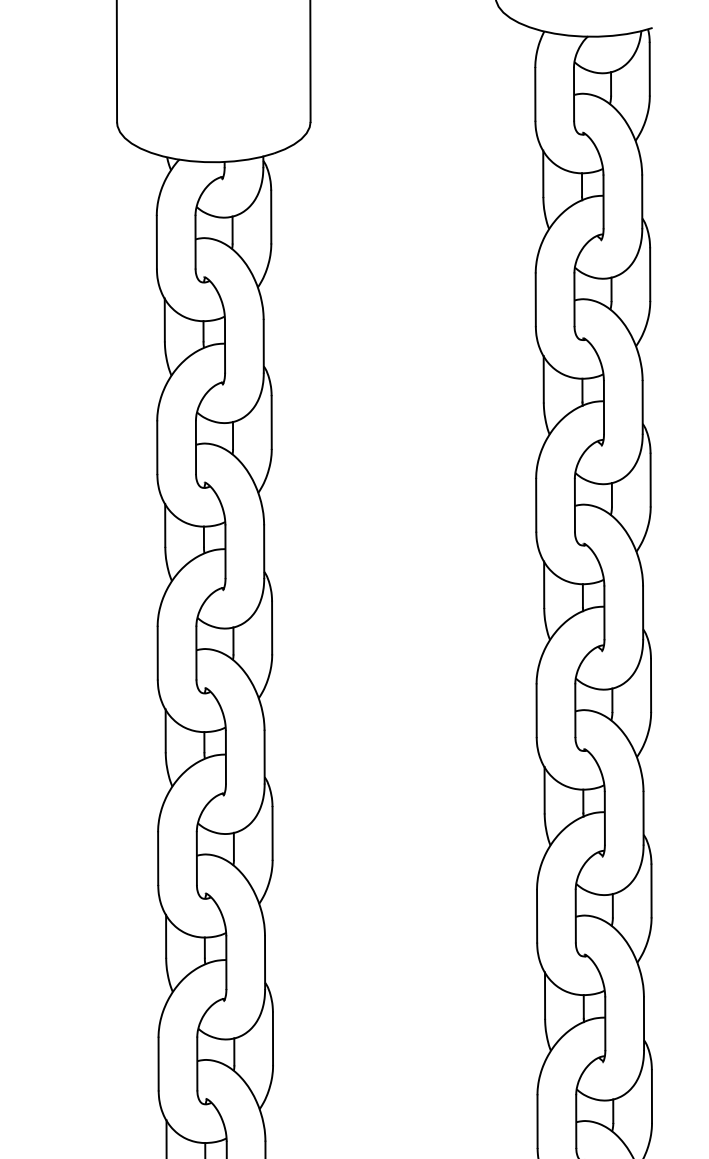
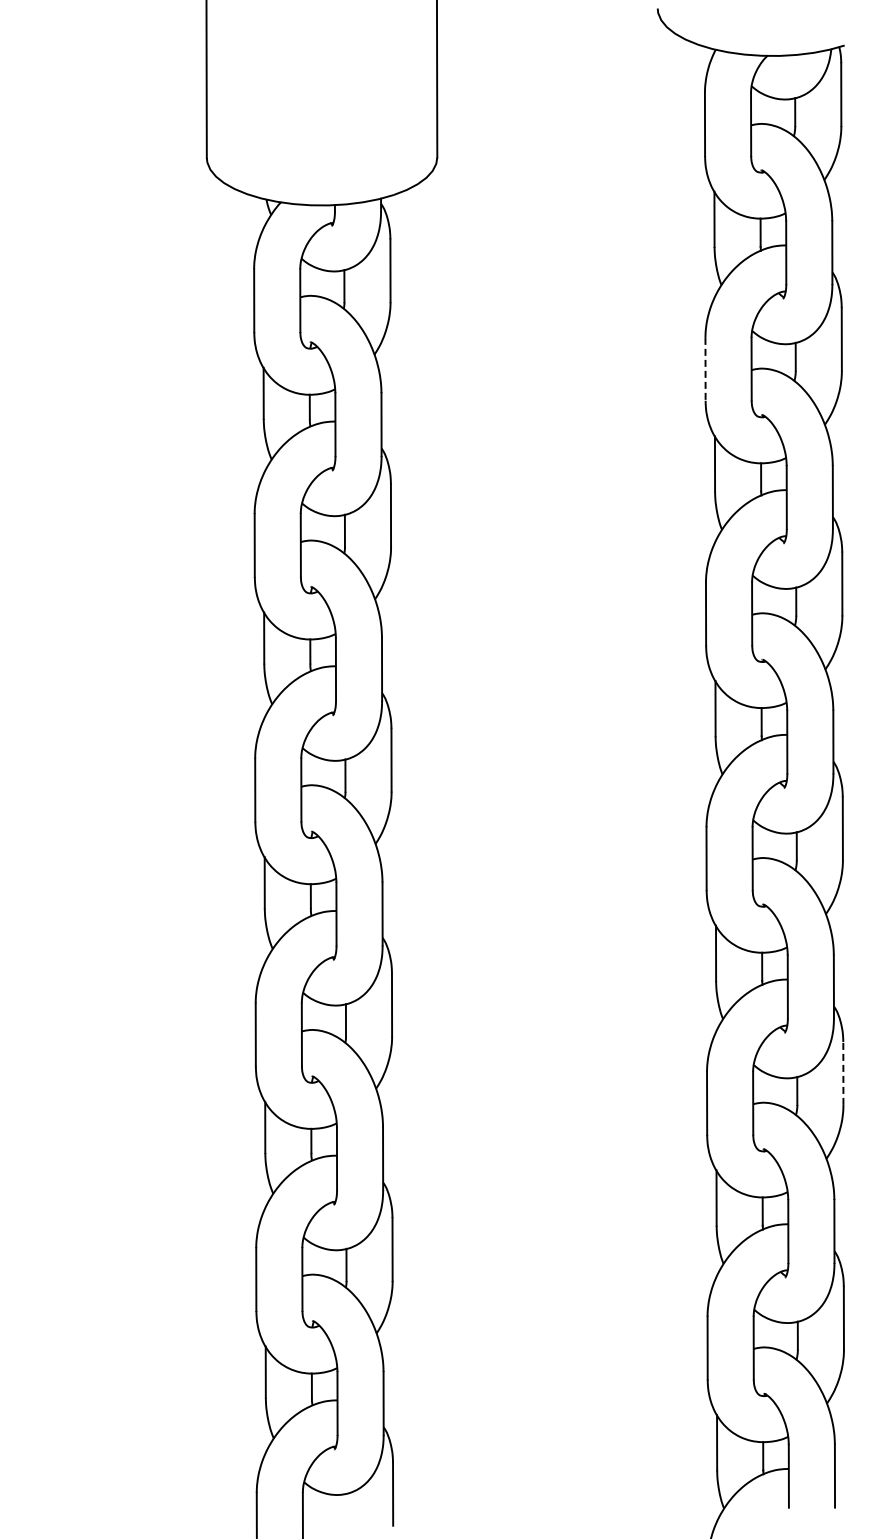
line: (535, 299) -> (705, 369), solid -> dashed
line: (651, 890) -> (843, 1072), solid -> dashed

